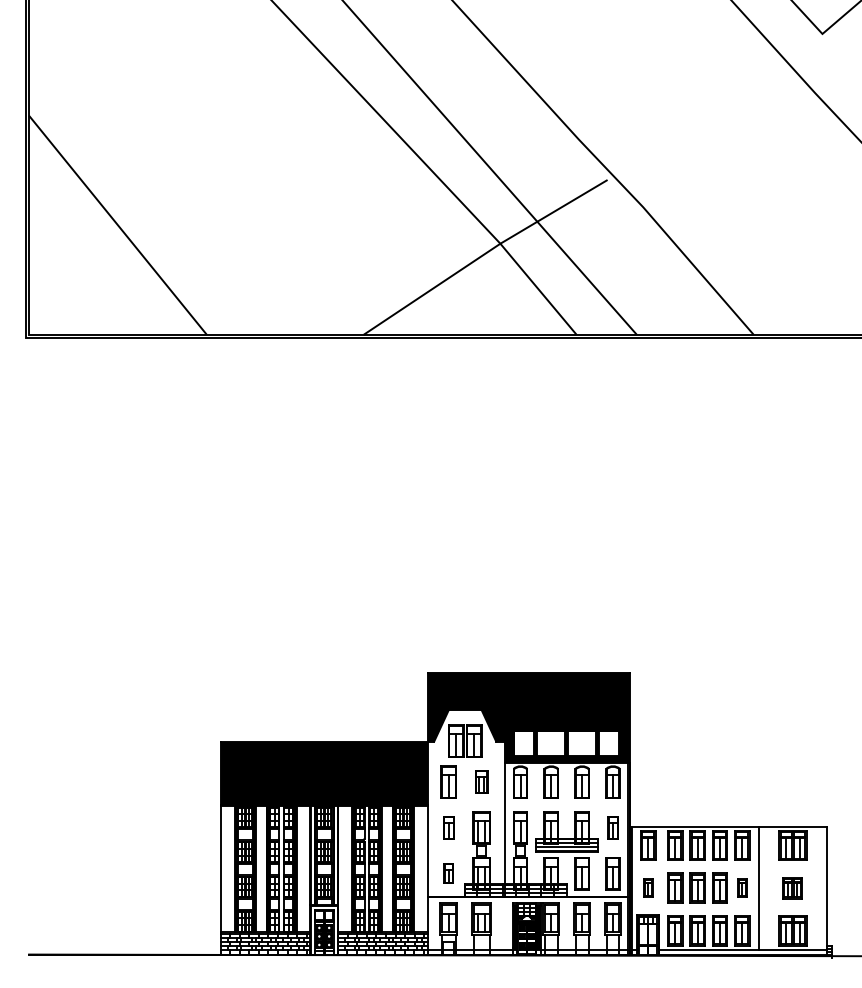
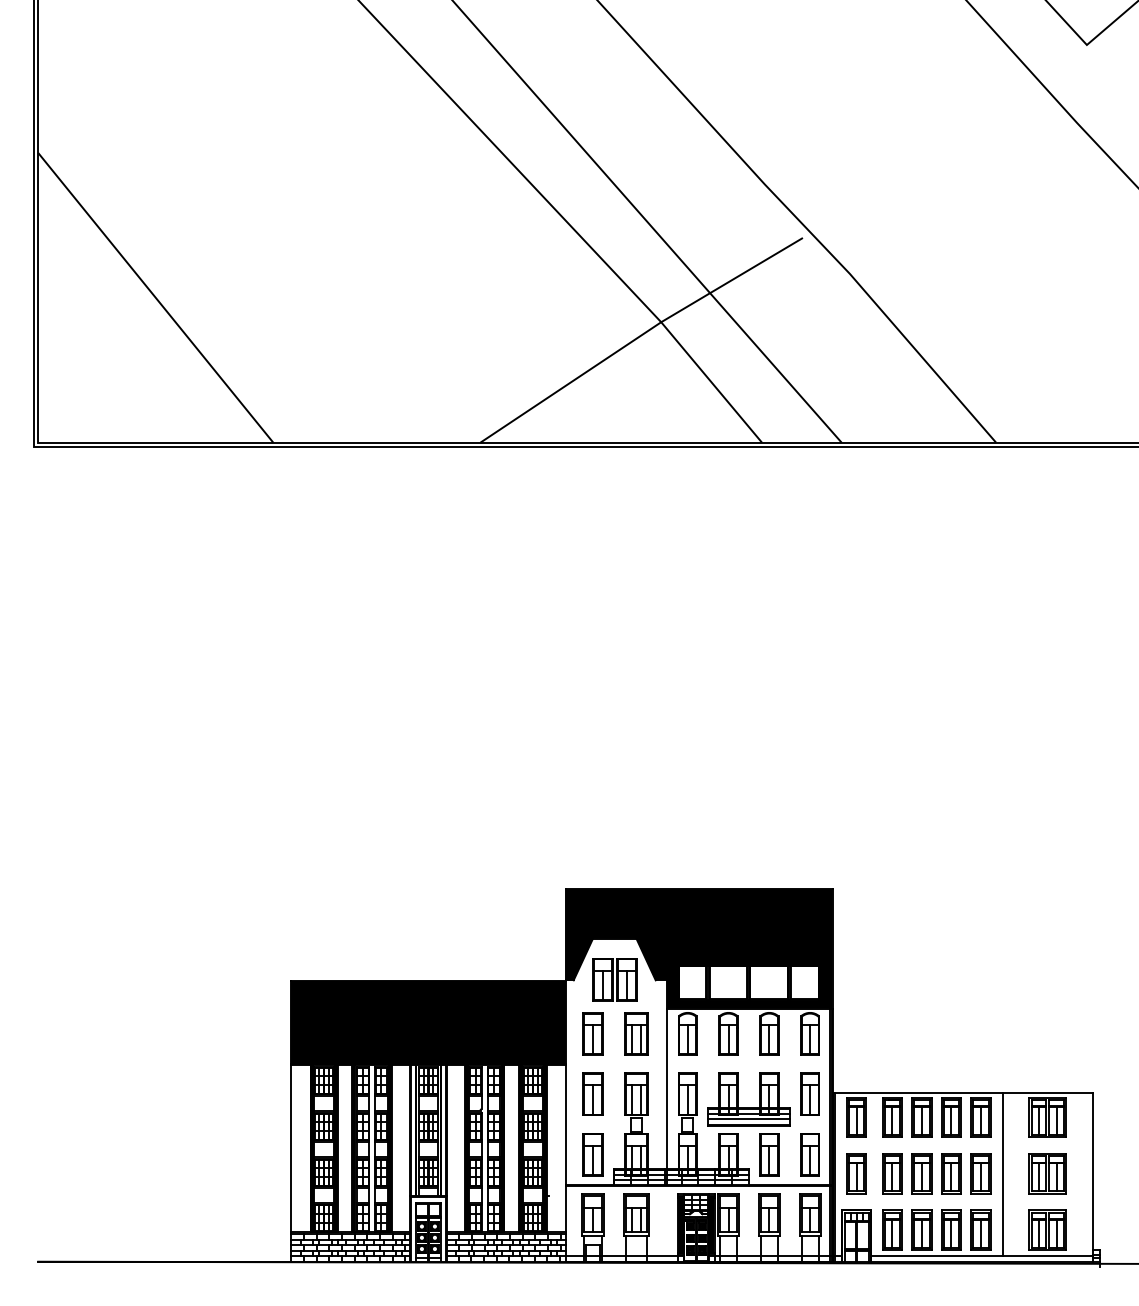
part: (481, 781) -> (636, 1033), size x1.43
part: (448, 827) -> (592, 1093), size x1.43
part: (612, 827) -> (809, 1093), size x1.43
part: (448, 873) -> (592, 1154), size x1.67
part: (648, 887) -> (856, 1173), size x1.67
part: (741, 887) -> (980, 1173), size x1.67
part: (792, 887) -> (1047, 1173), size x1.43

